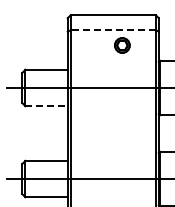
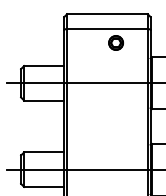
line: (113, 30) -> (107, 28), dashed -> solid
line: (47, 106) -> (45, 100), dashed -> solid

